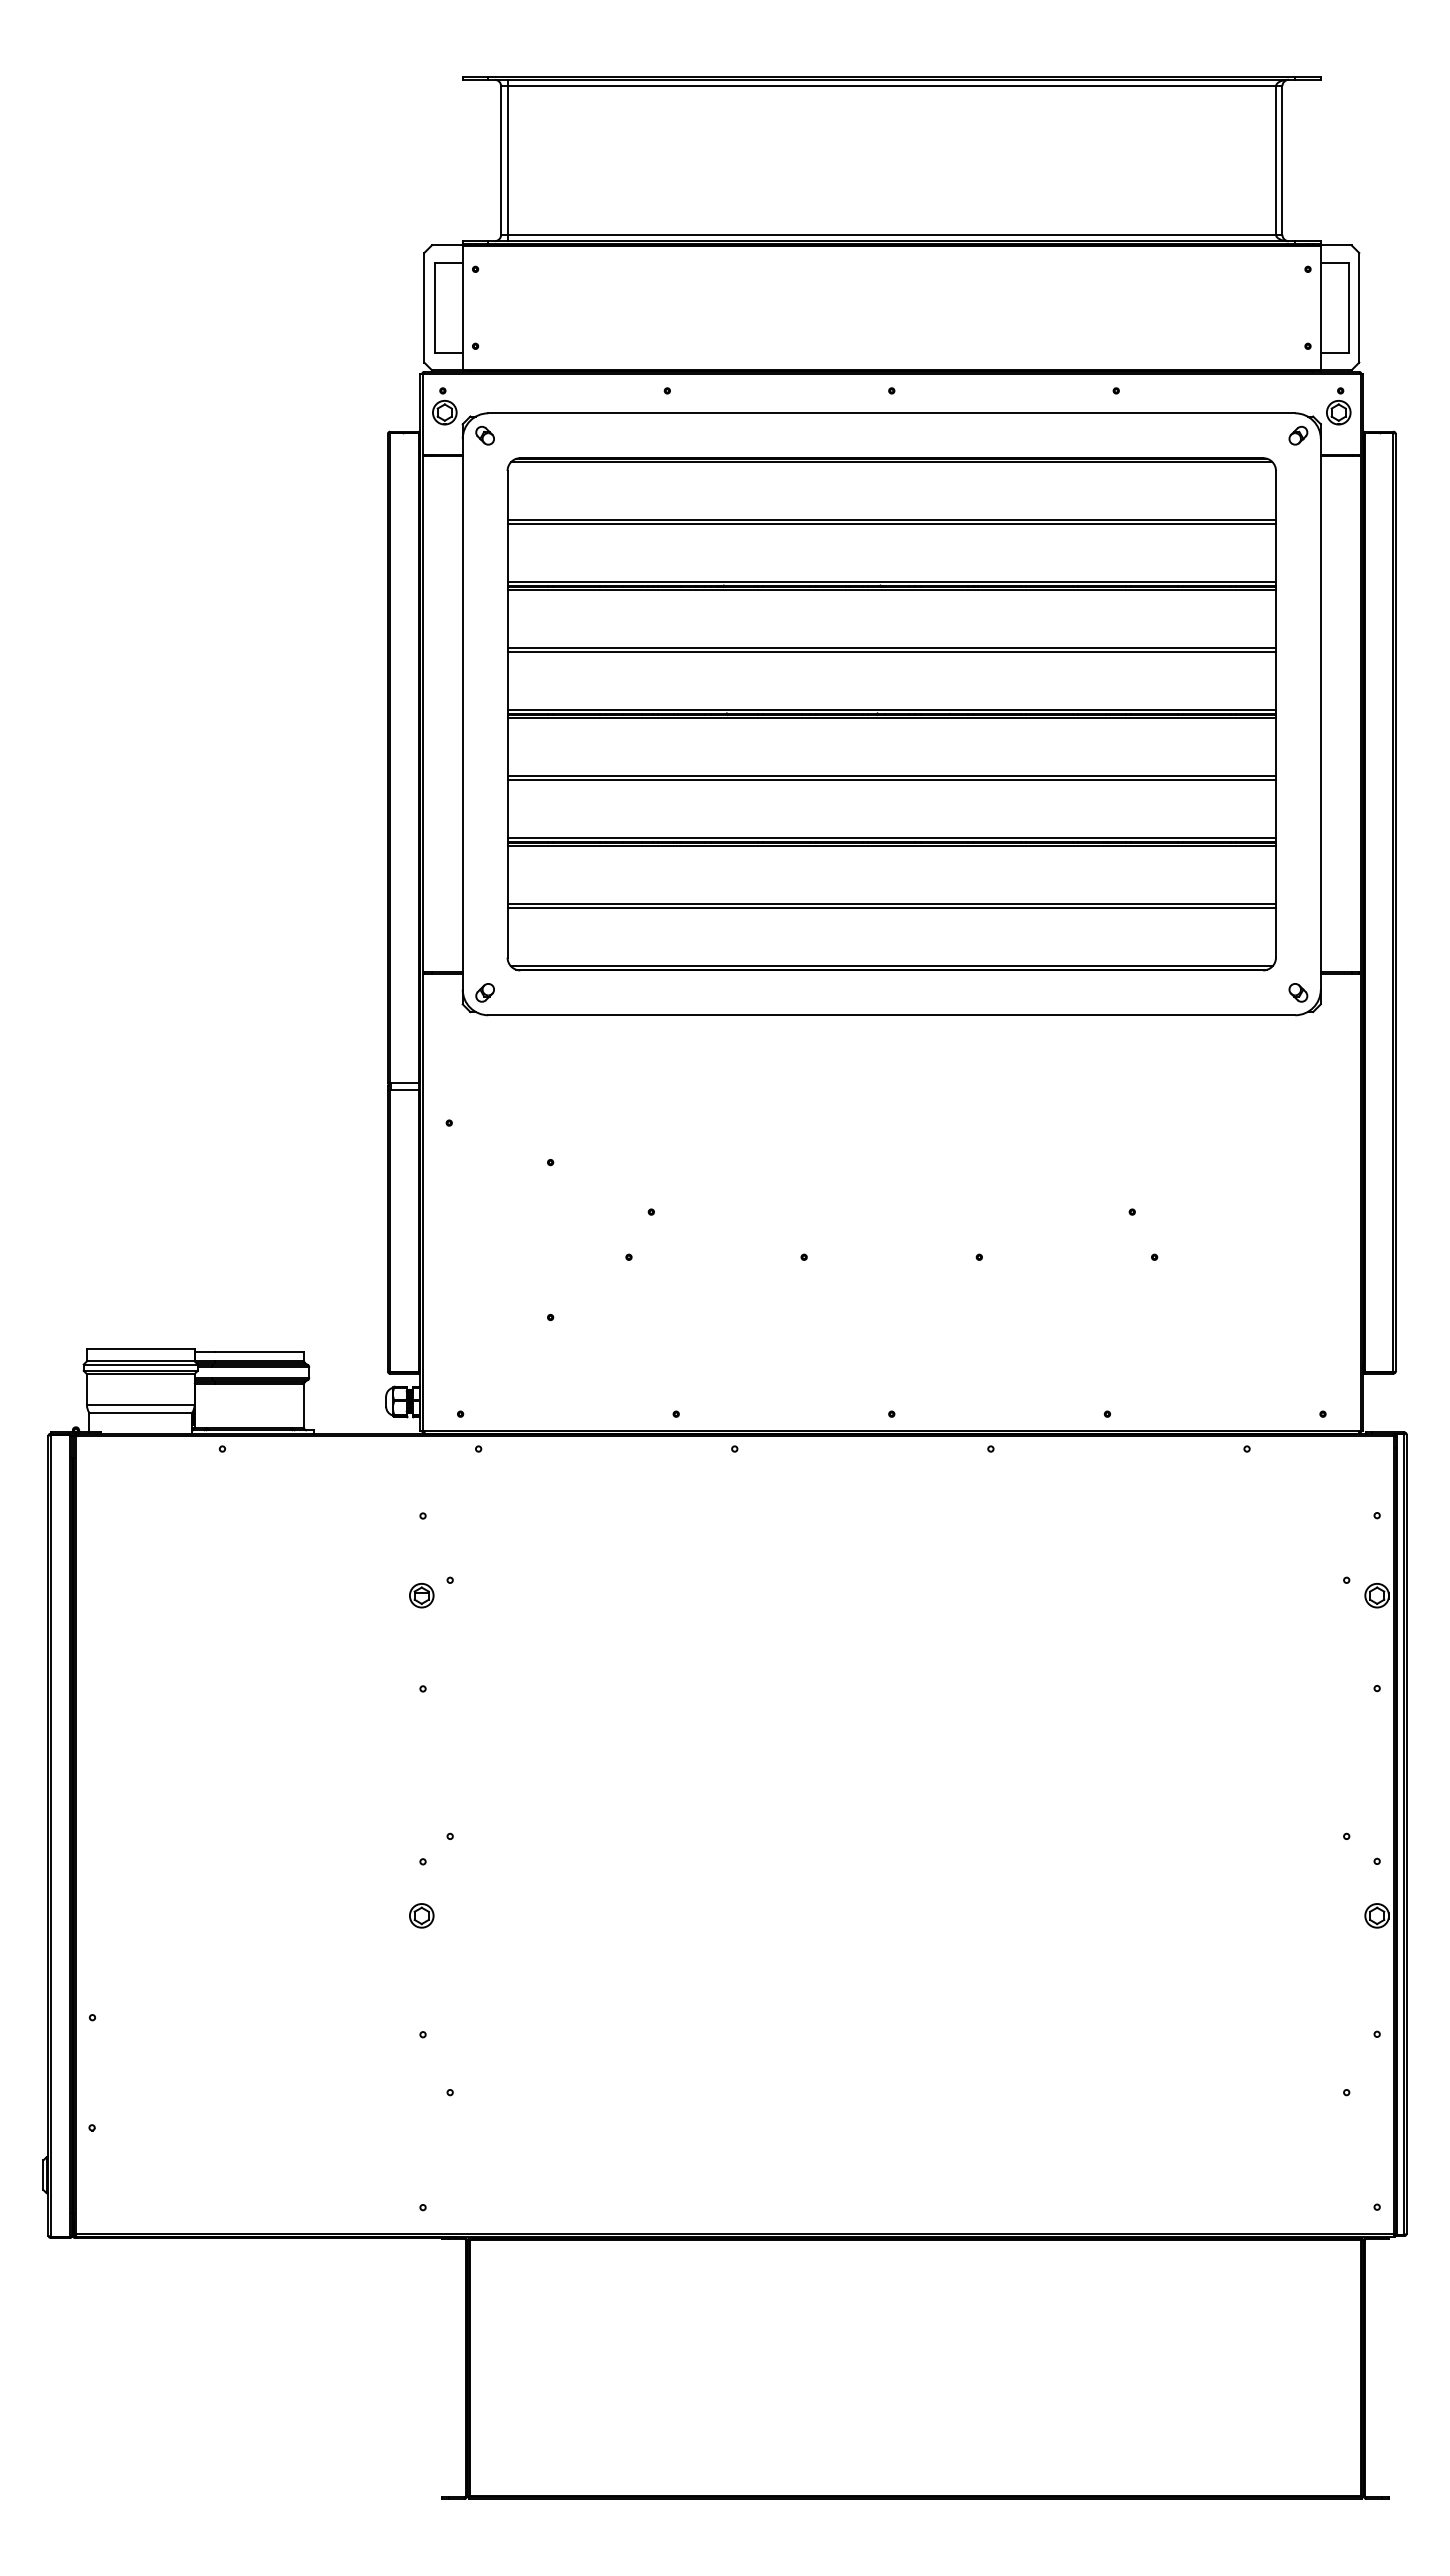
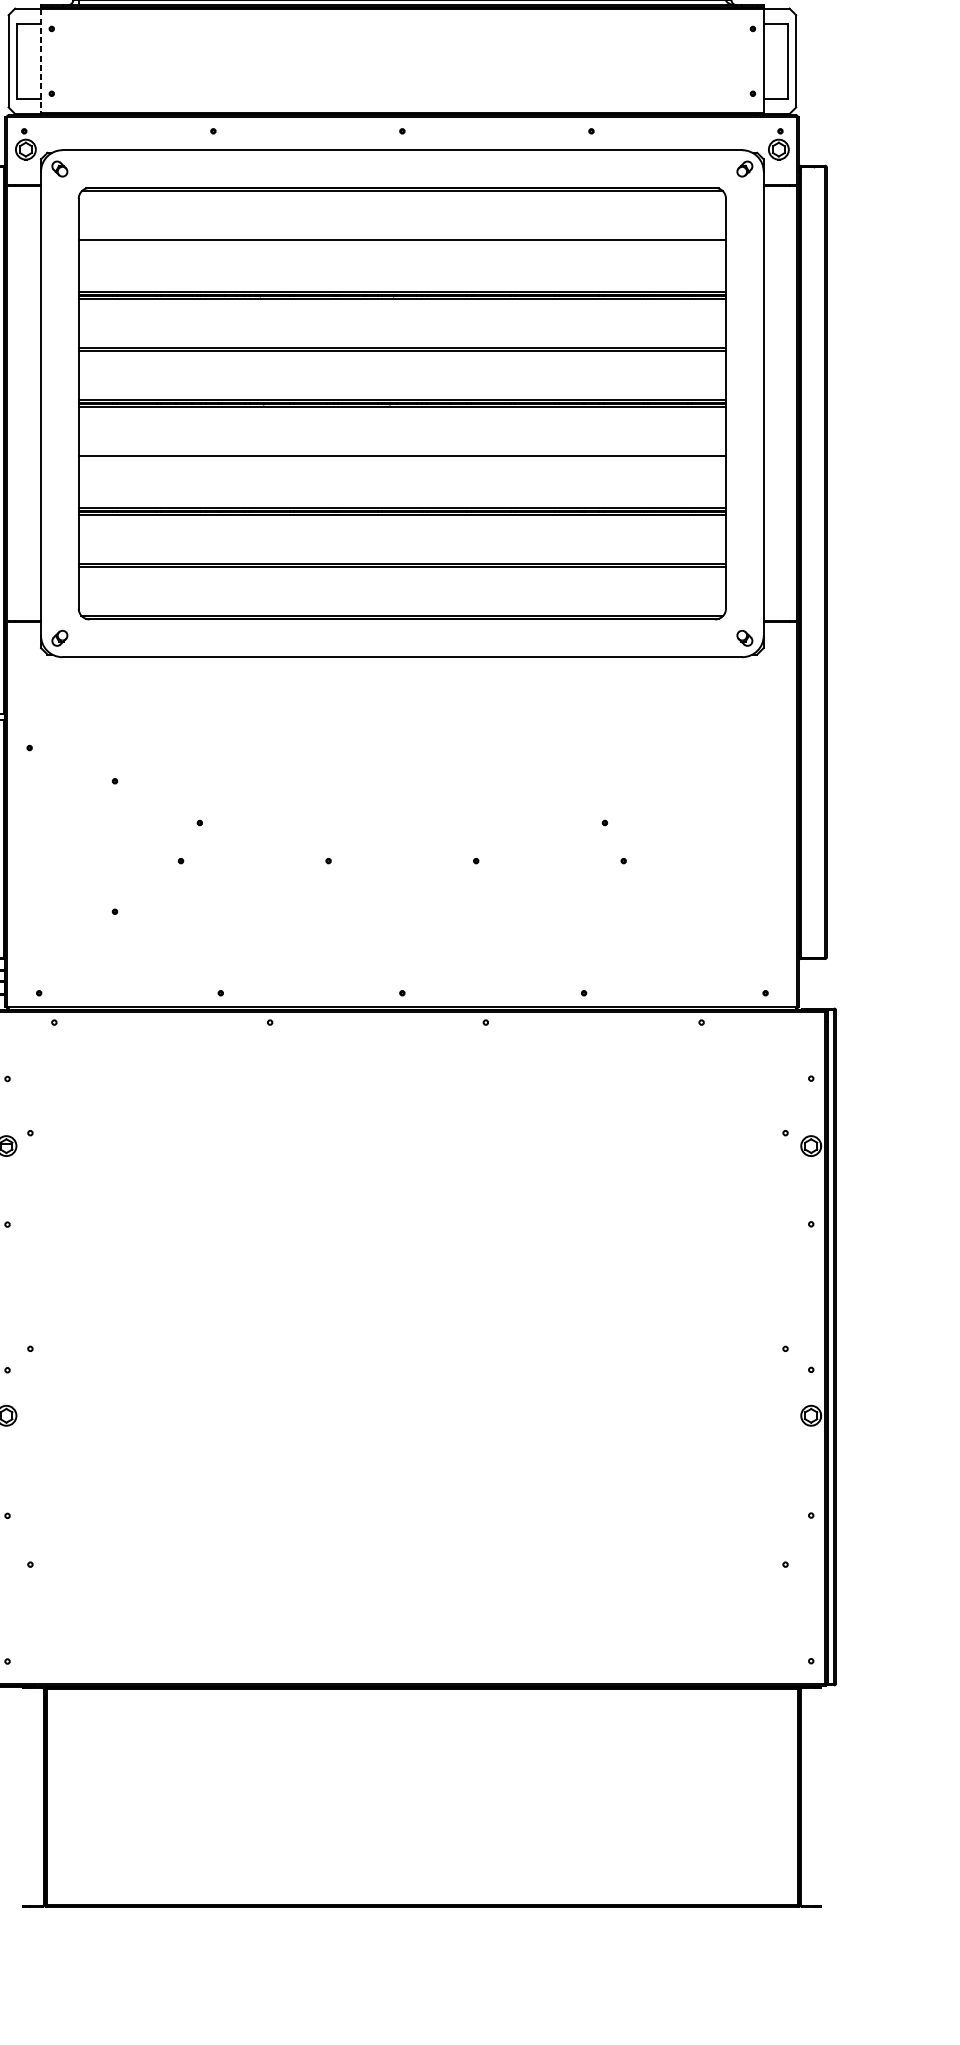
line: (462, 307) -> (40, 61), solid -> dashed
line: (891, 524) -> (402, 243), removed
line: (891, 780) -> (402, 459), removed

